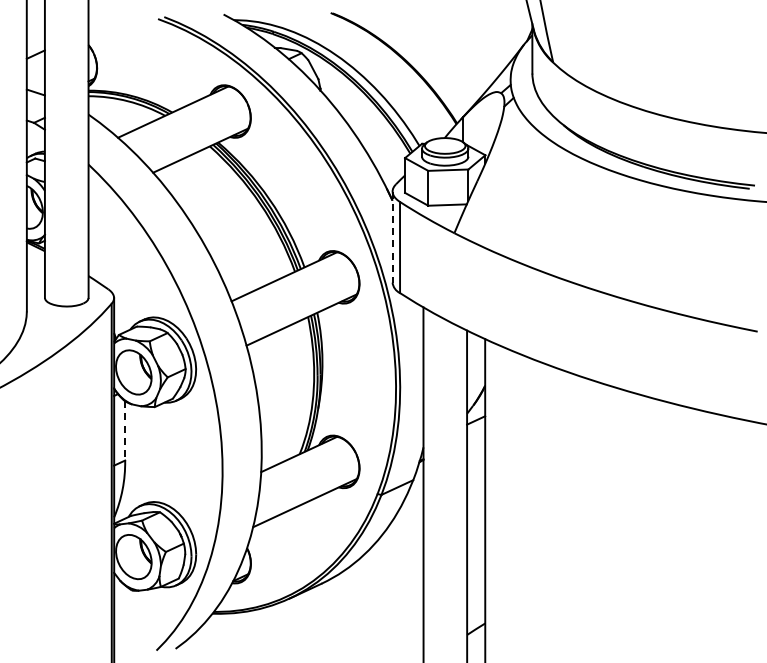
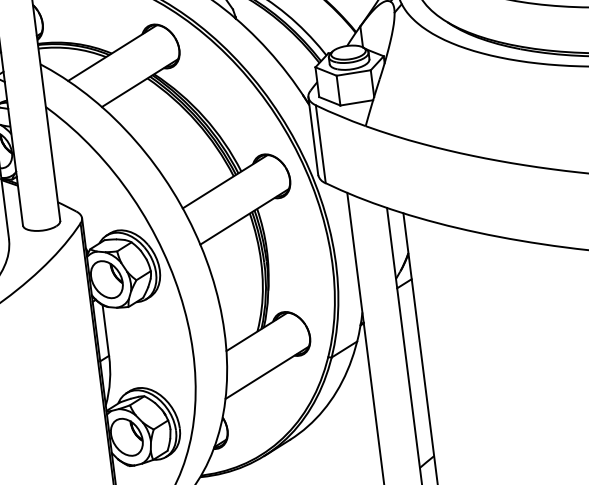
line: (392, 237) -> (313, 136), dashed -> solid
line: (125, 430) -> (106, 330), dashed -> solid

